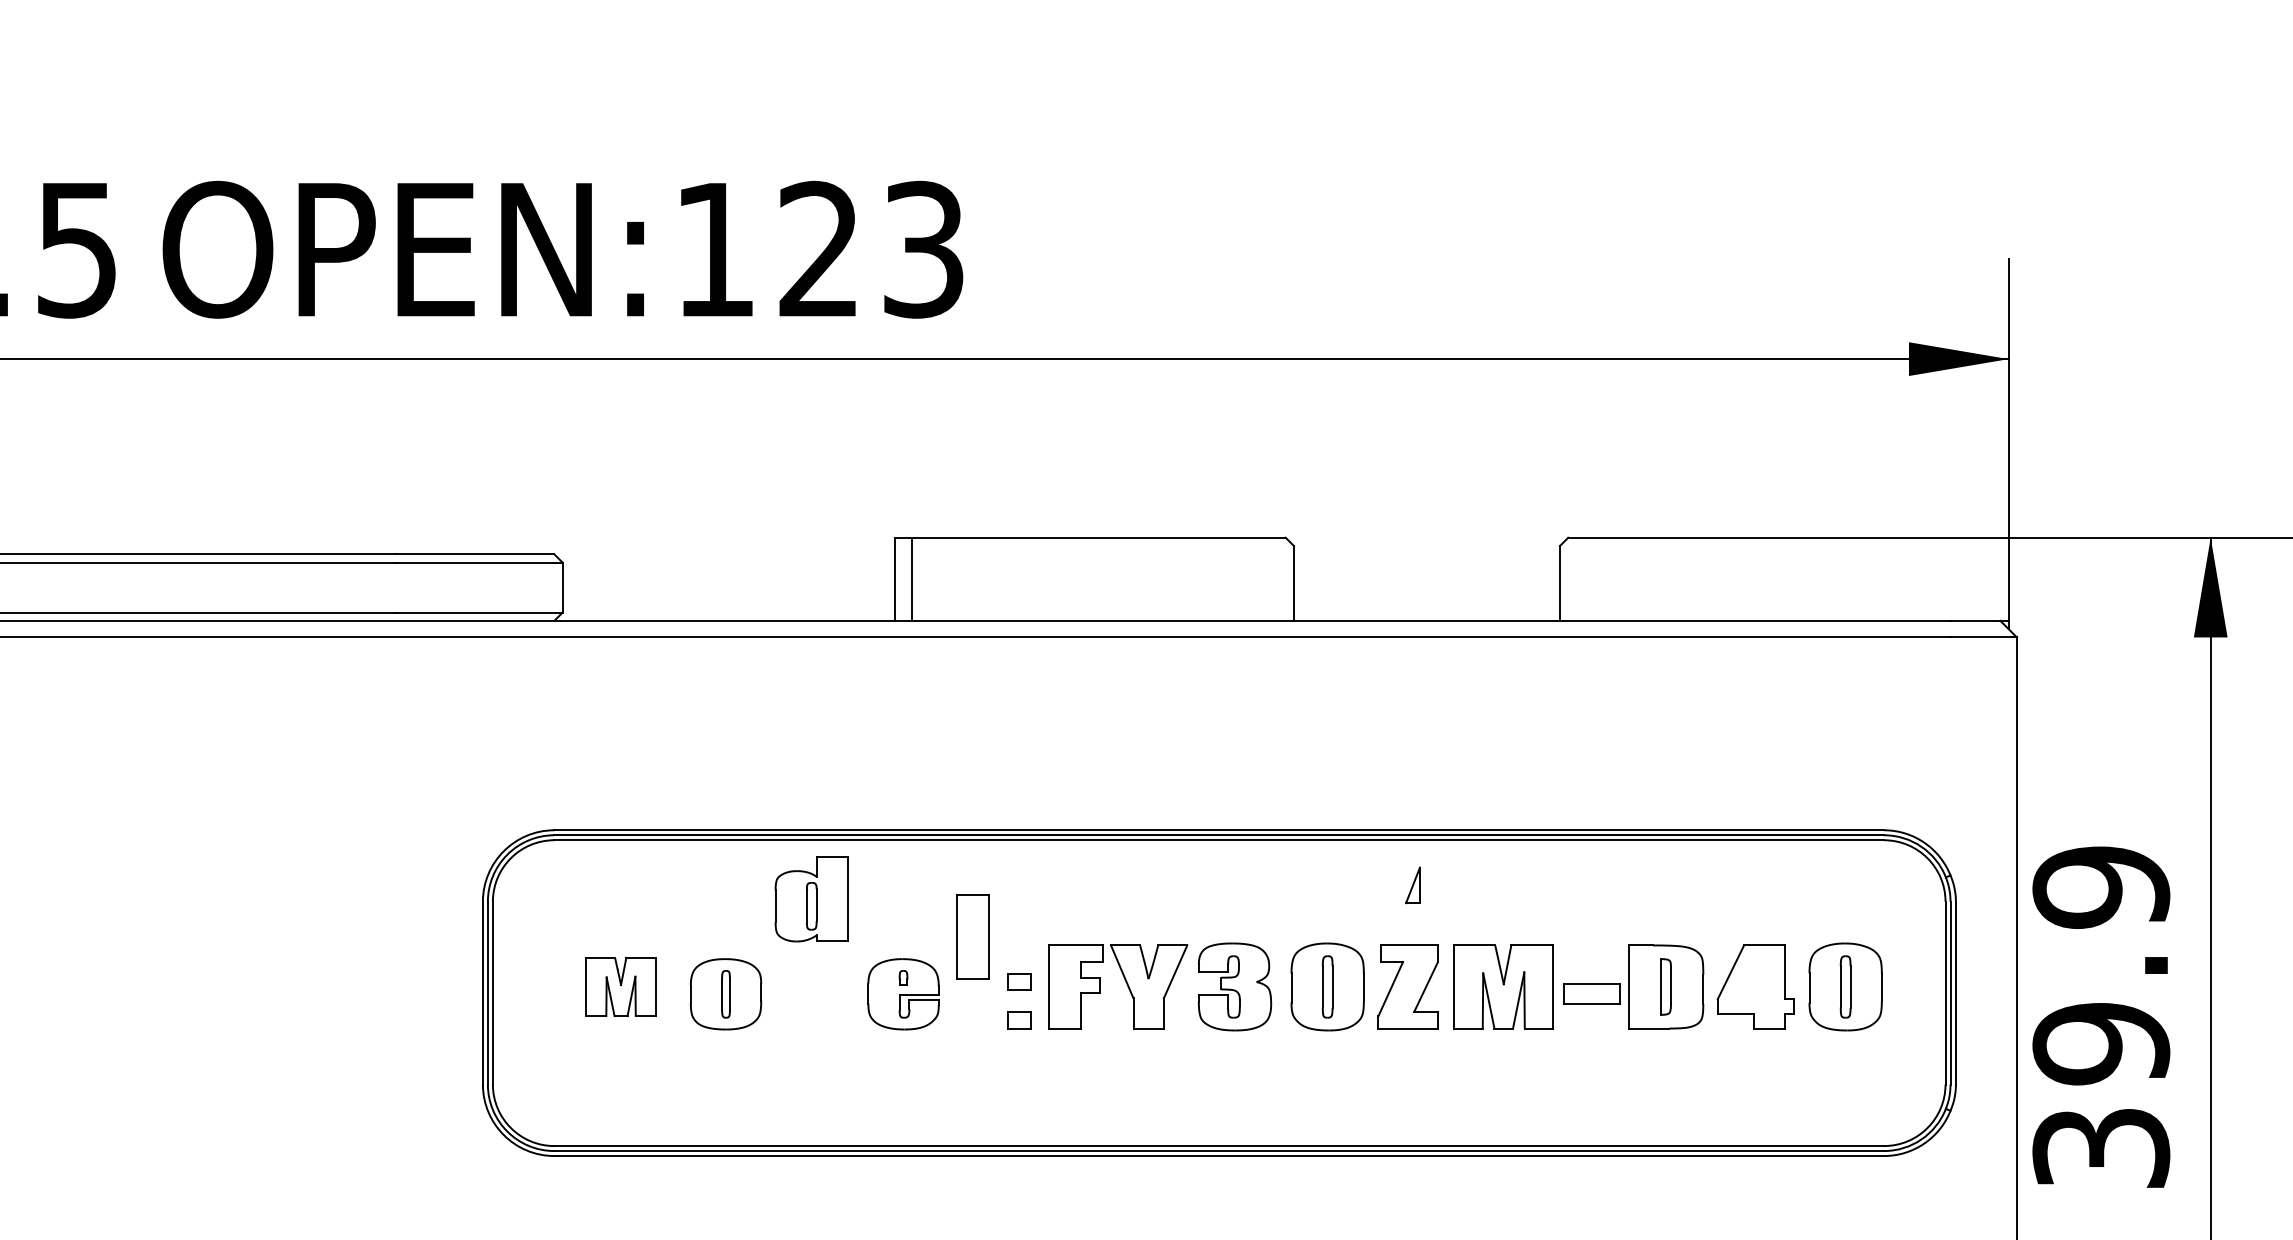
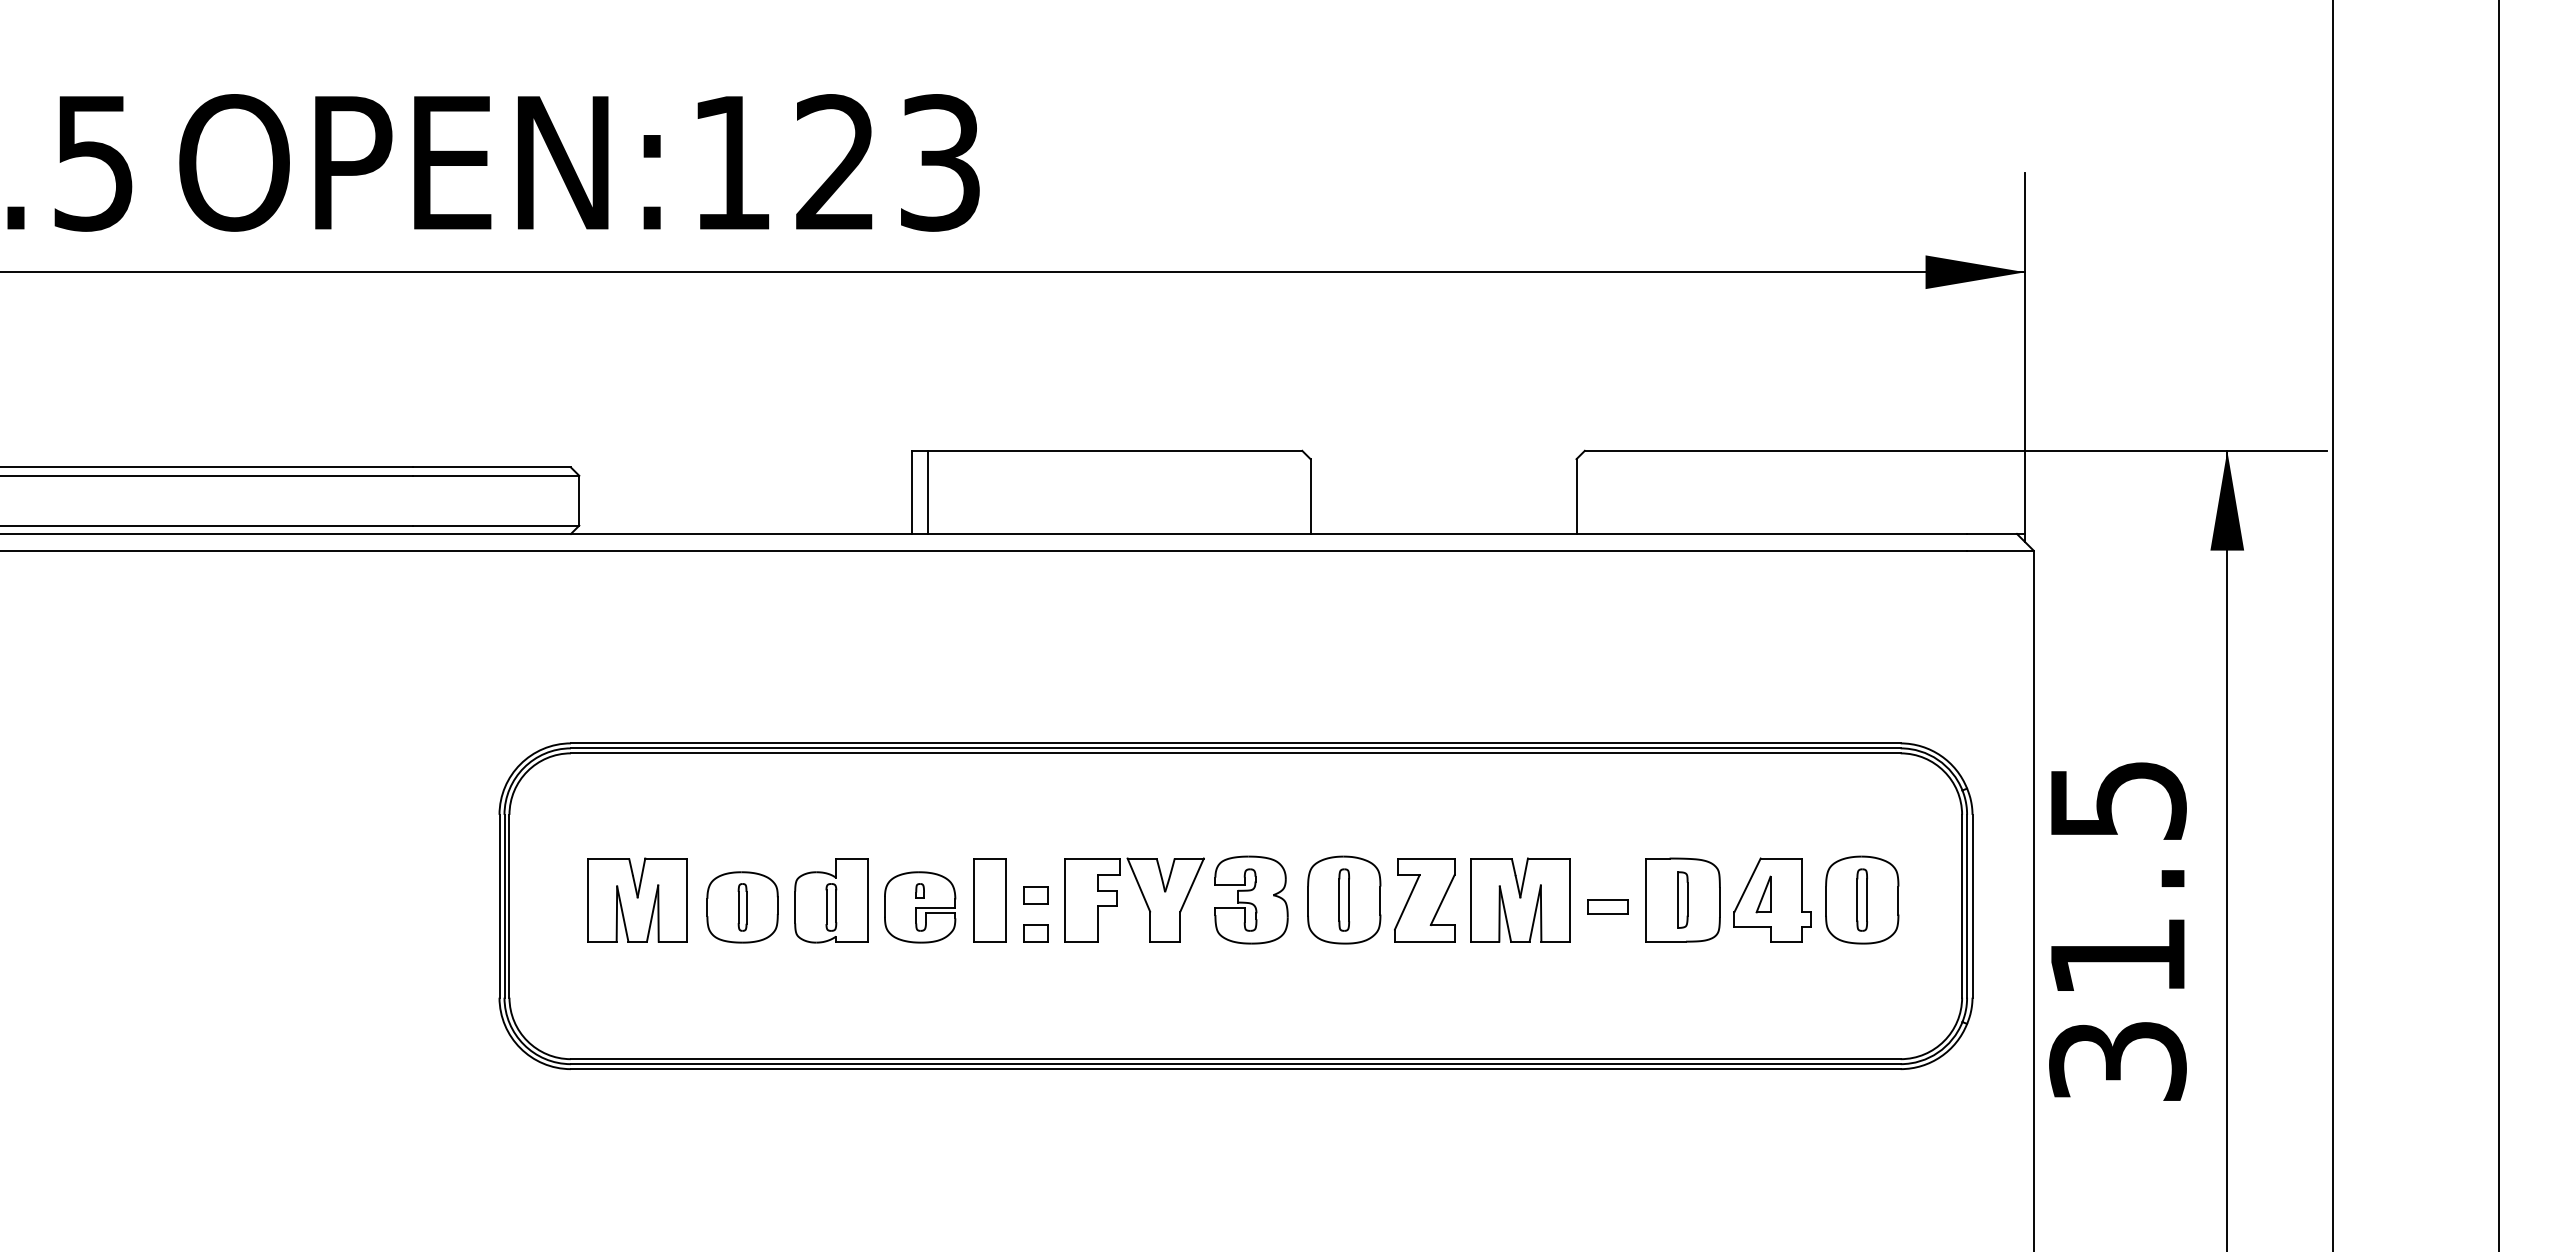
part: (1412, 885) -> (1763, 894), moved
part: (811, 899) -> (831, 900), moved
part: (972, 937) -> (989, 900), moved
text: (2100, 965) -> (2117, 878), 39.9 -> 31.5
part: (620, 986) -> (637, 899), size x1.43
part: (1590, 993) -> (1607, 906), size x0.71

